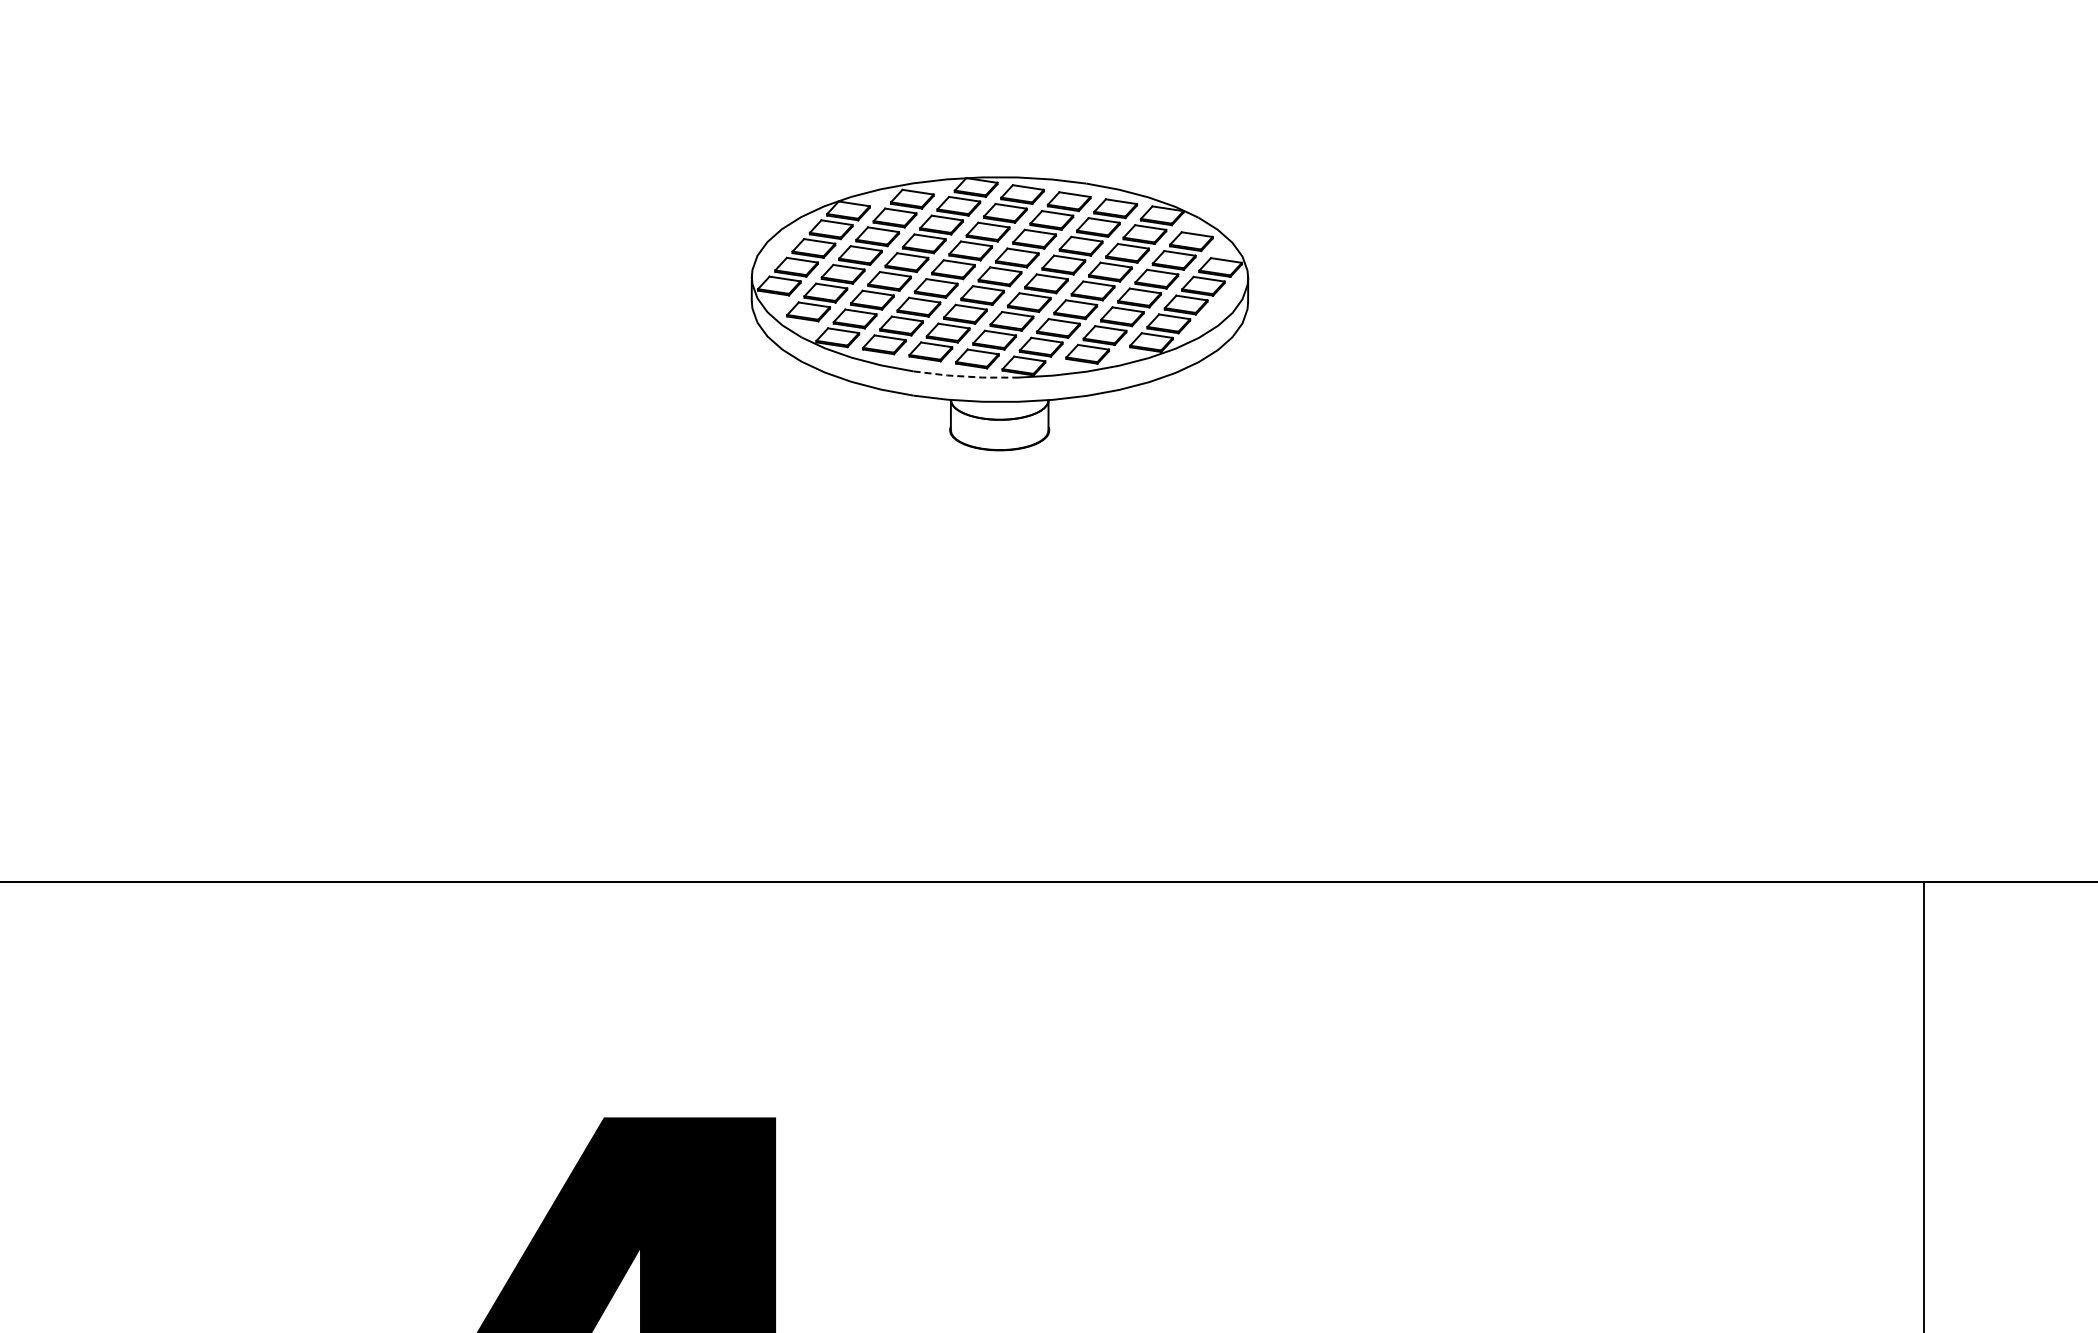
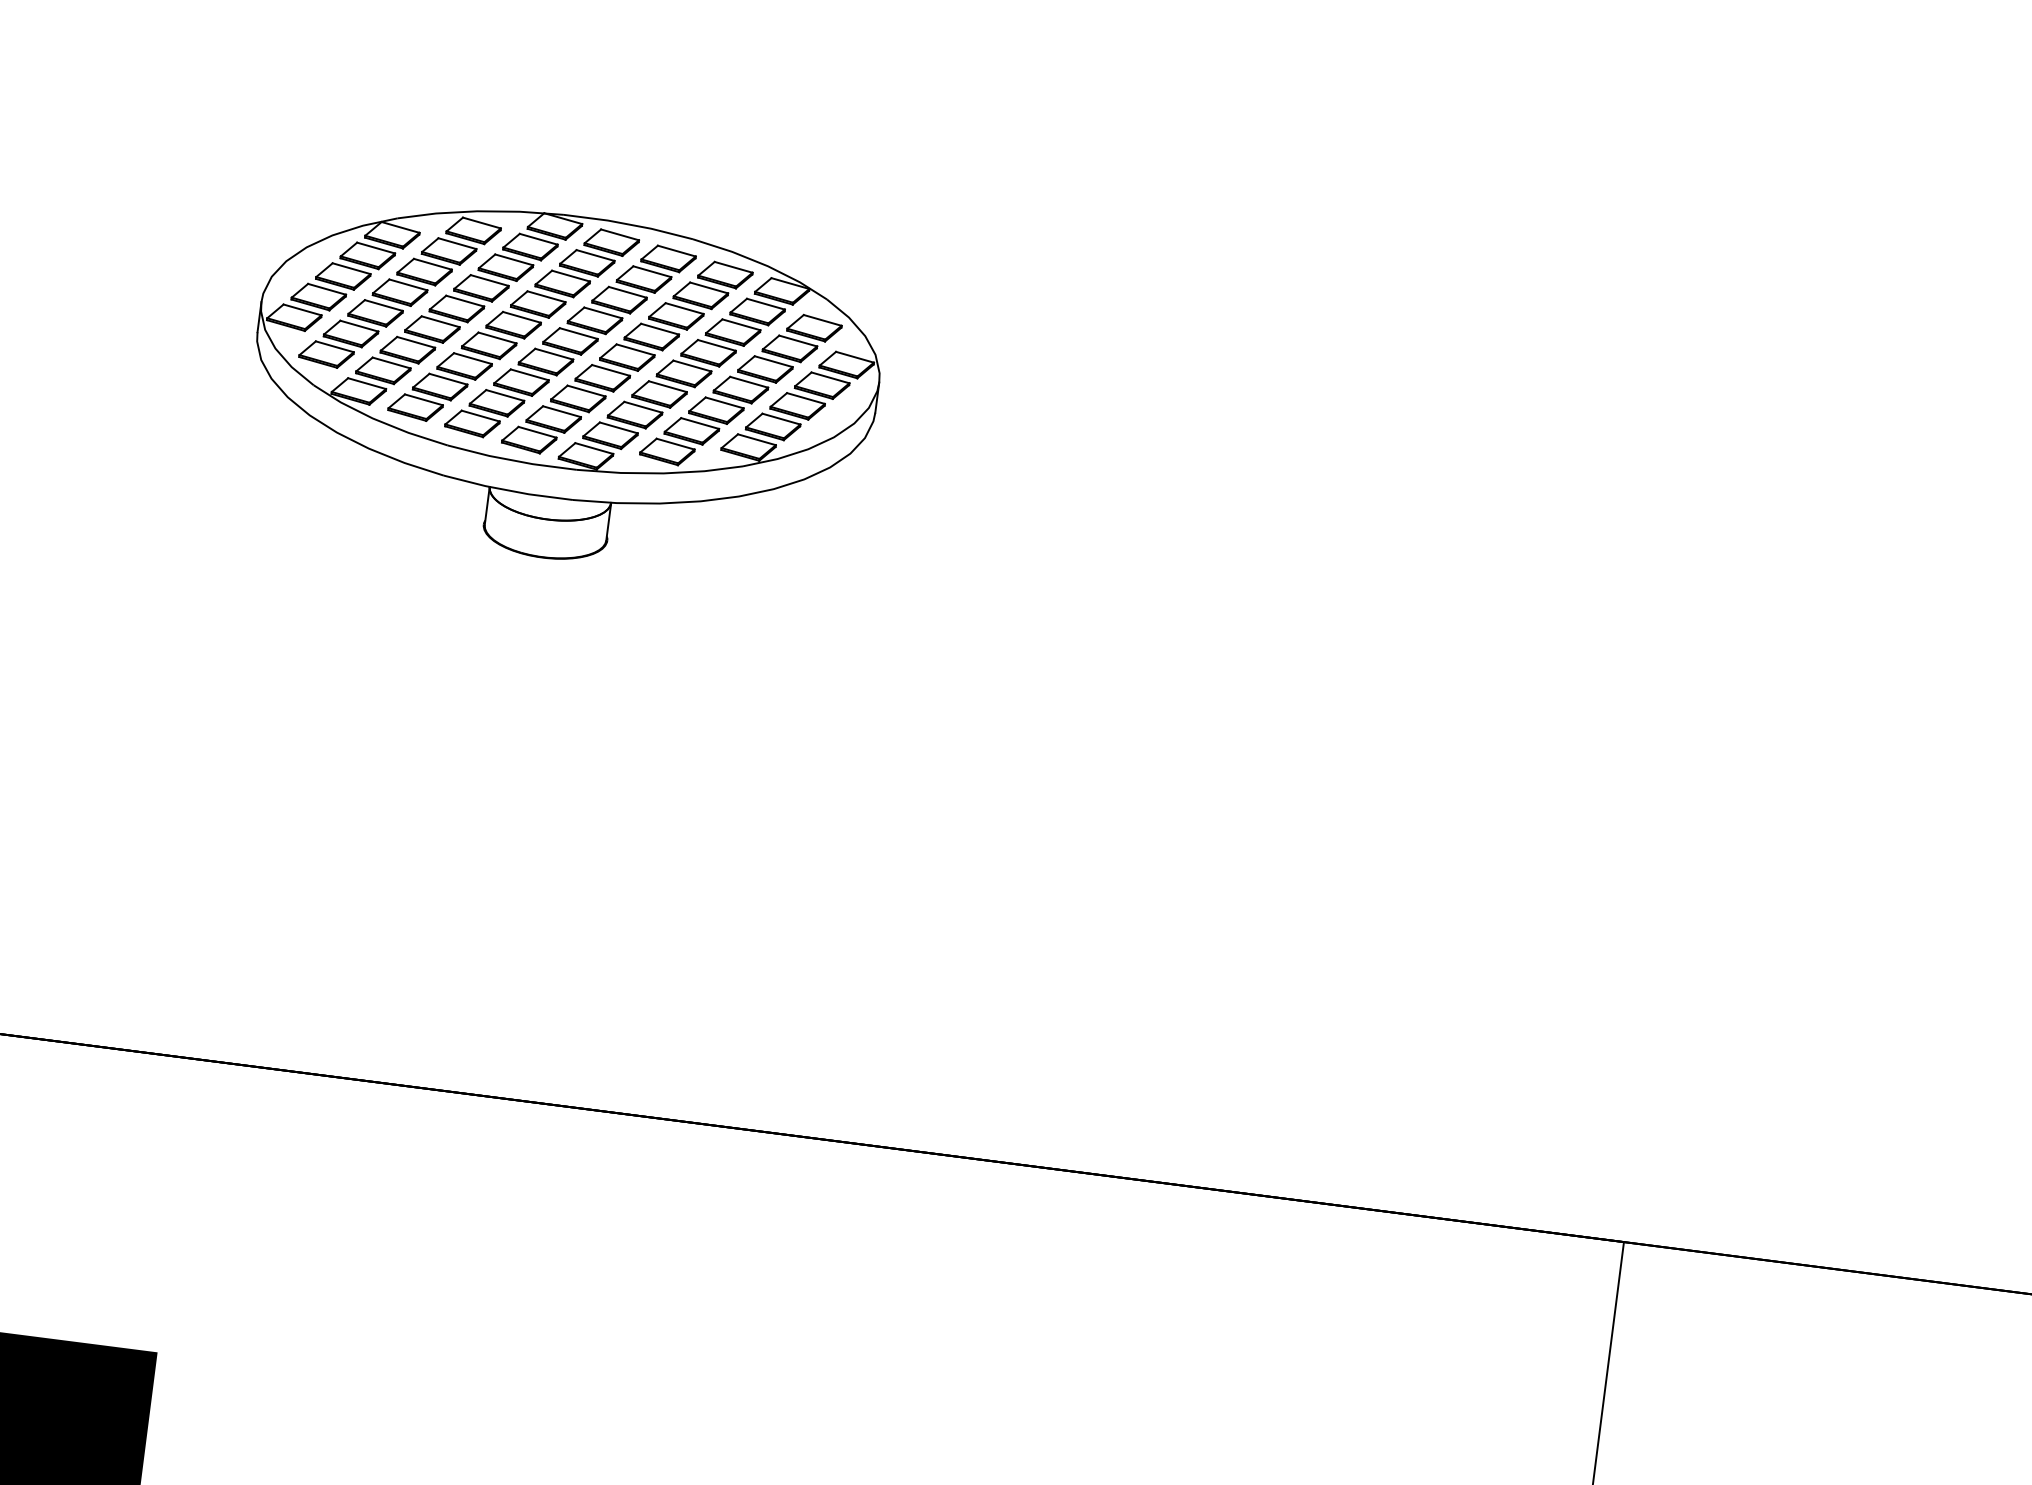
line: (966, 376) -> (512, 460), dashed -> solid

